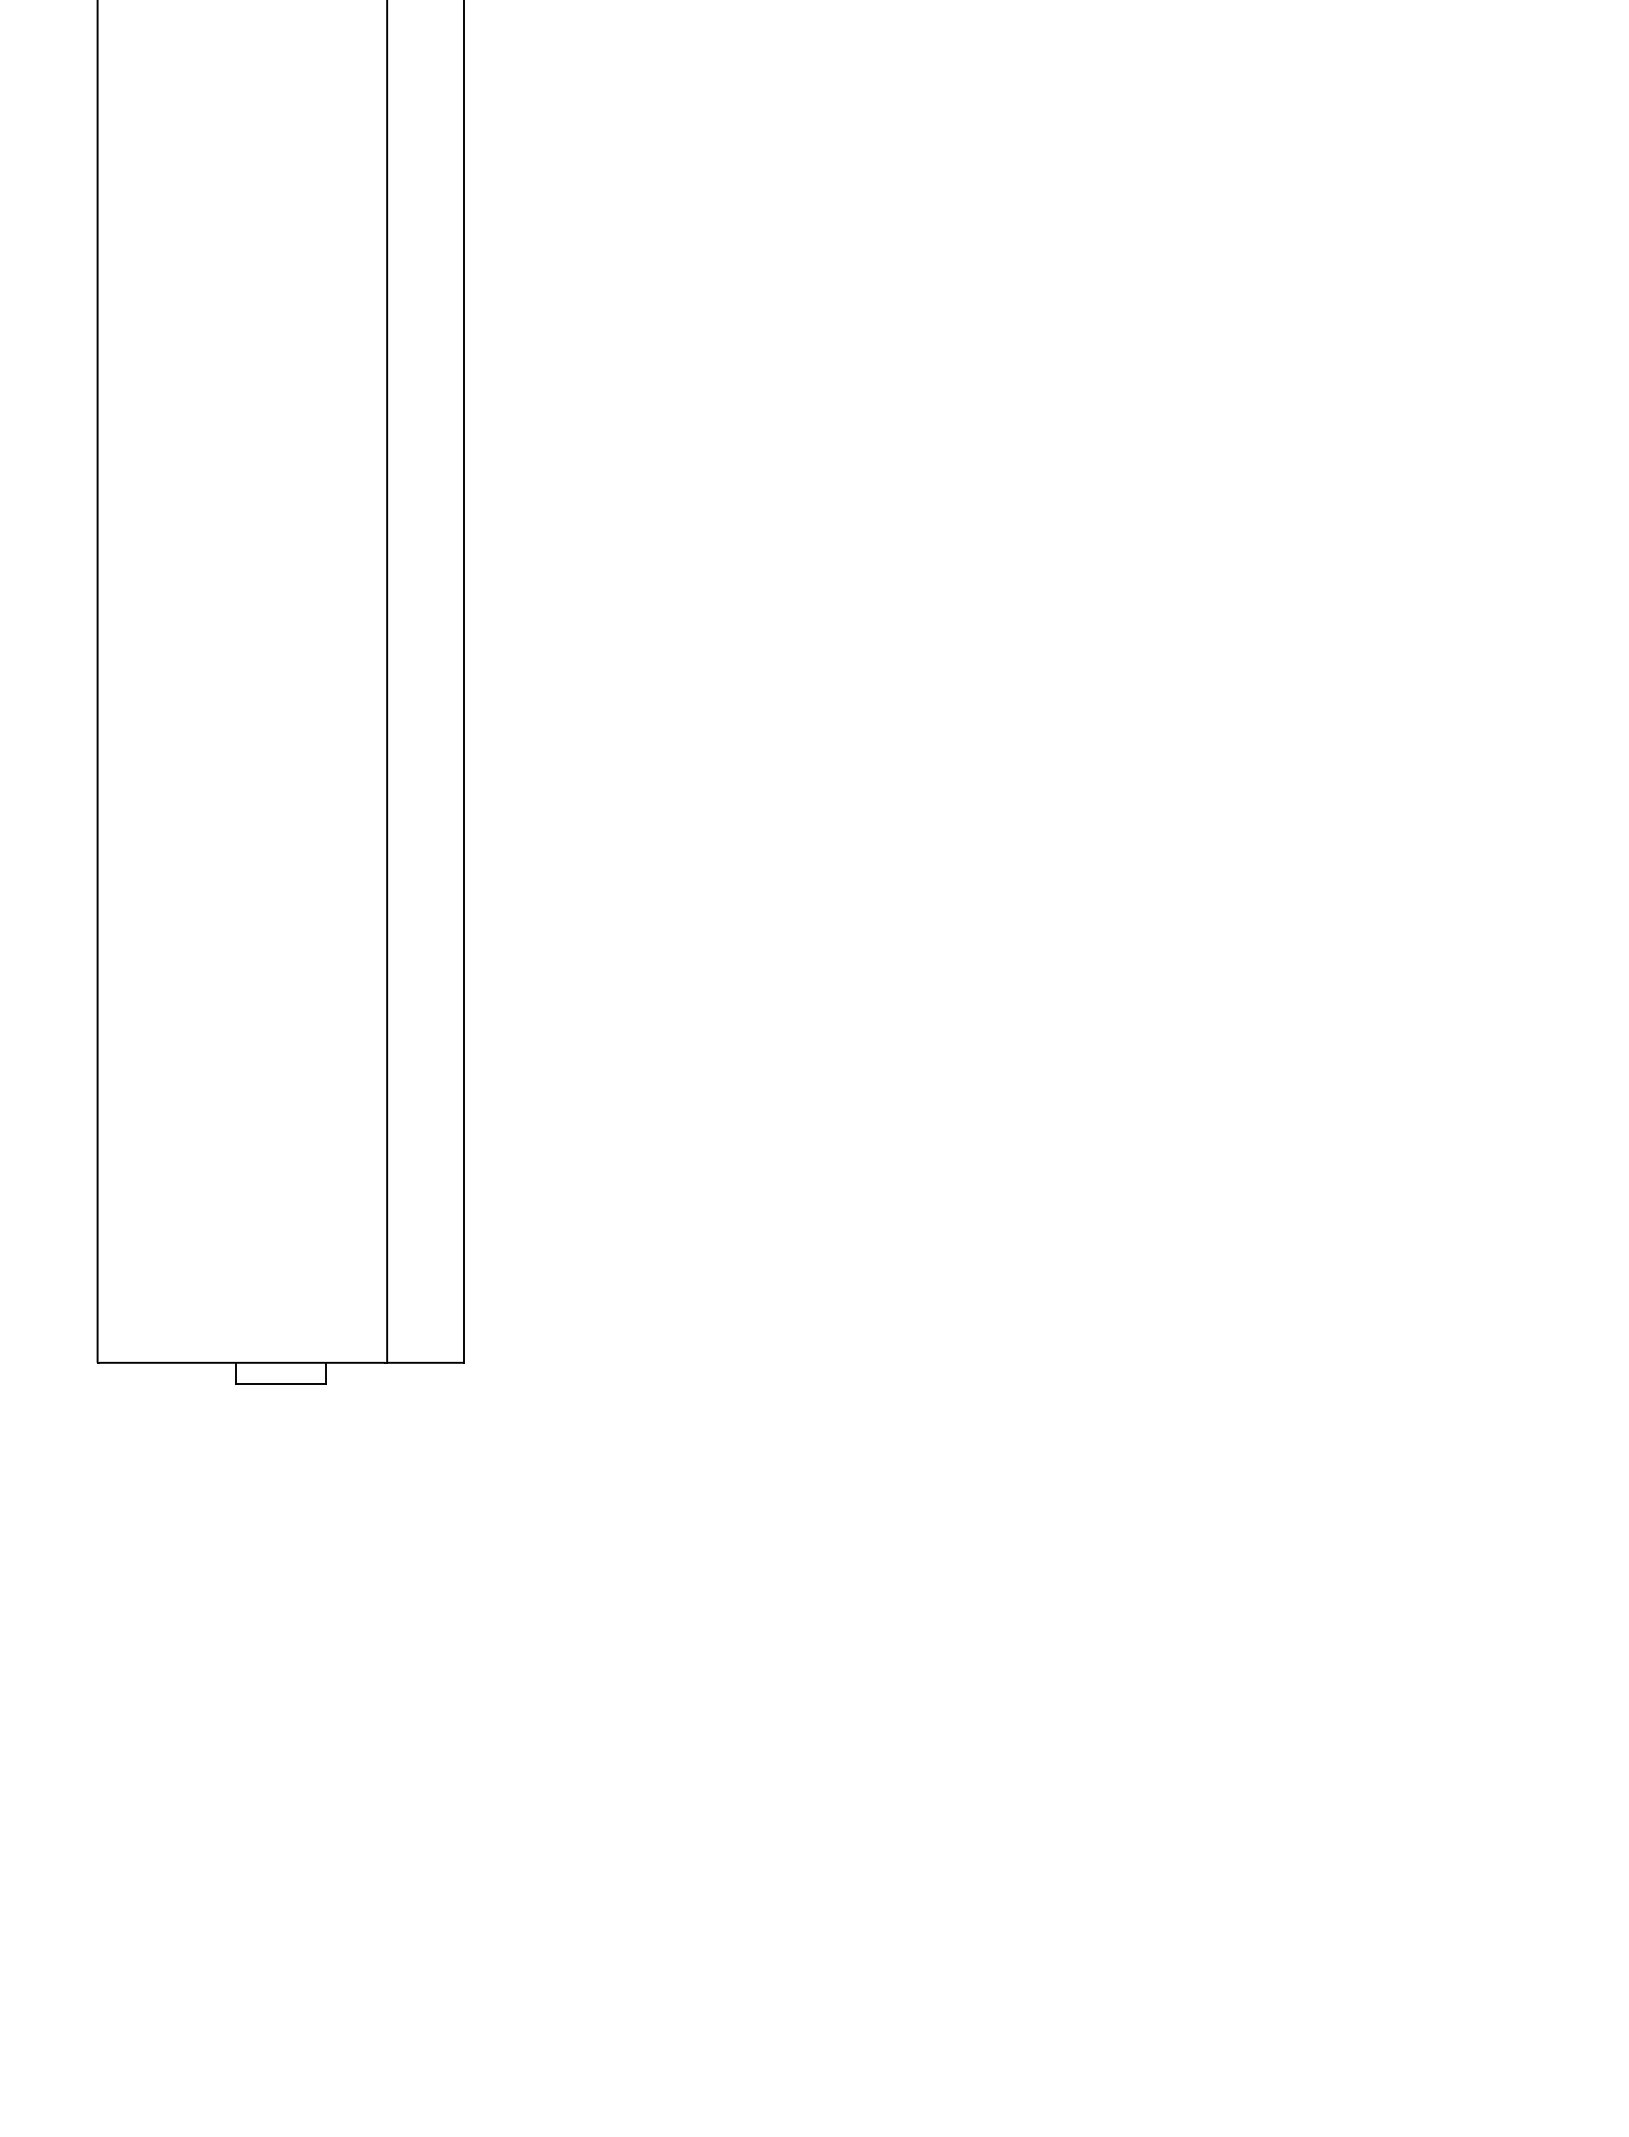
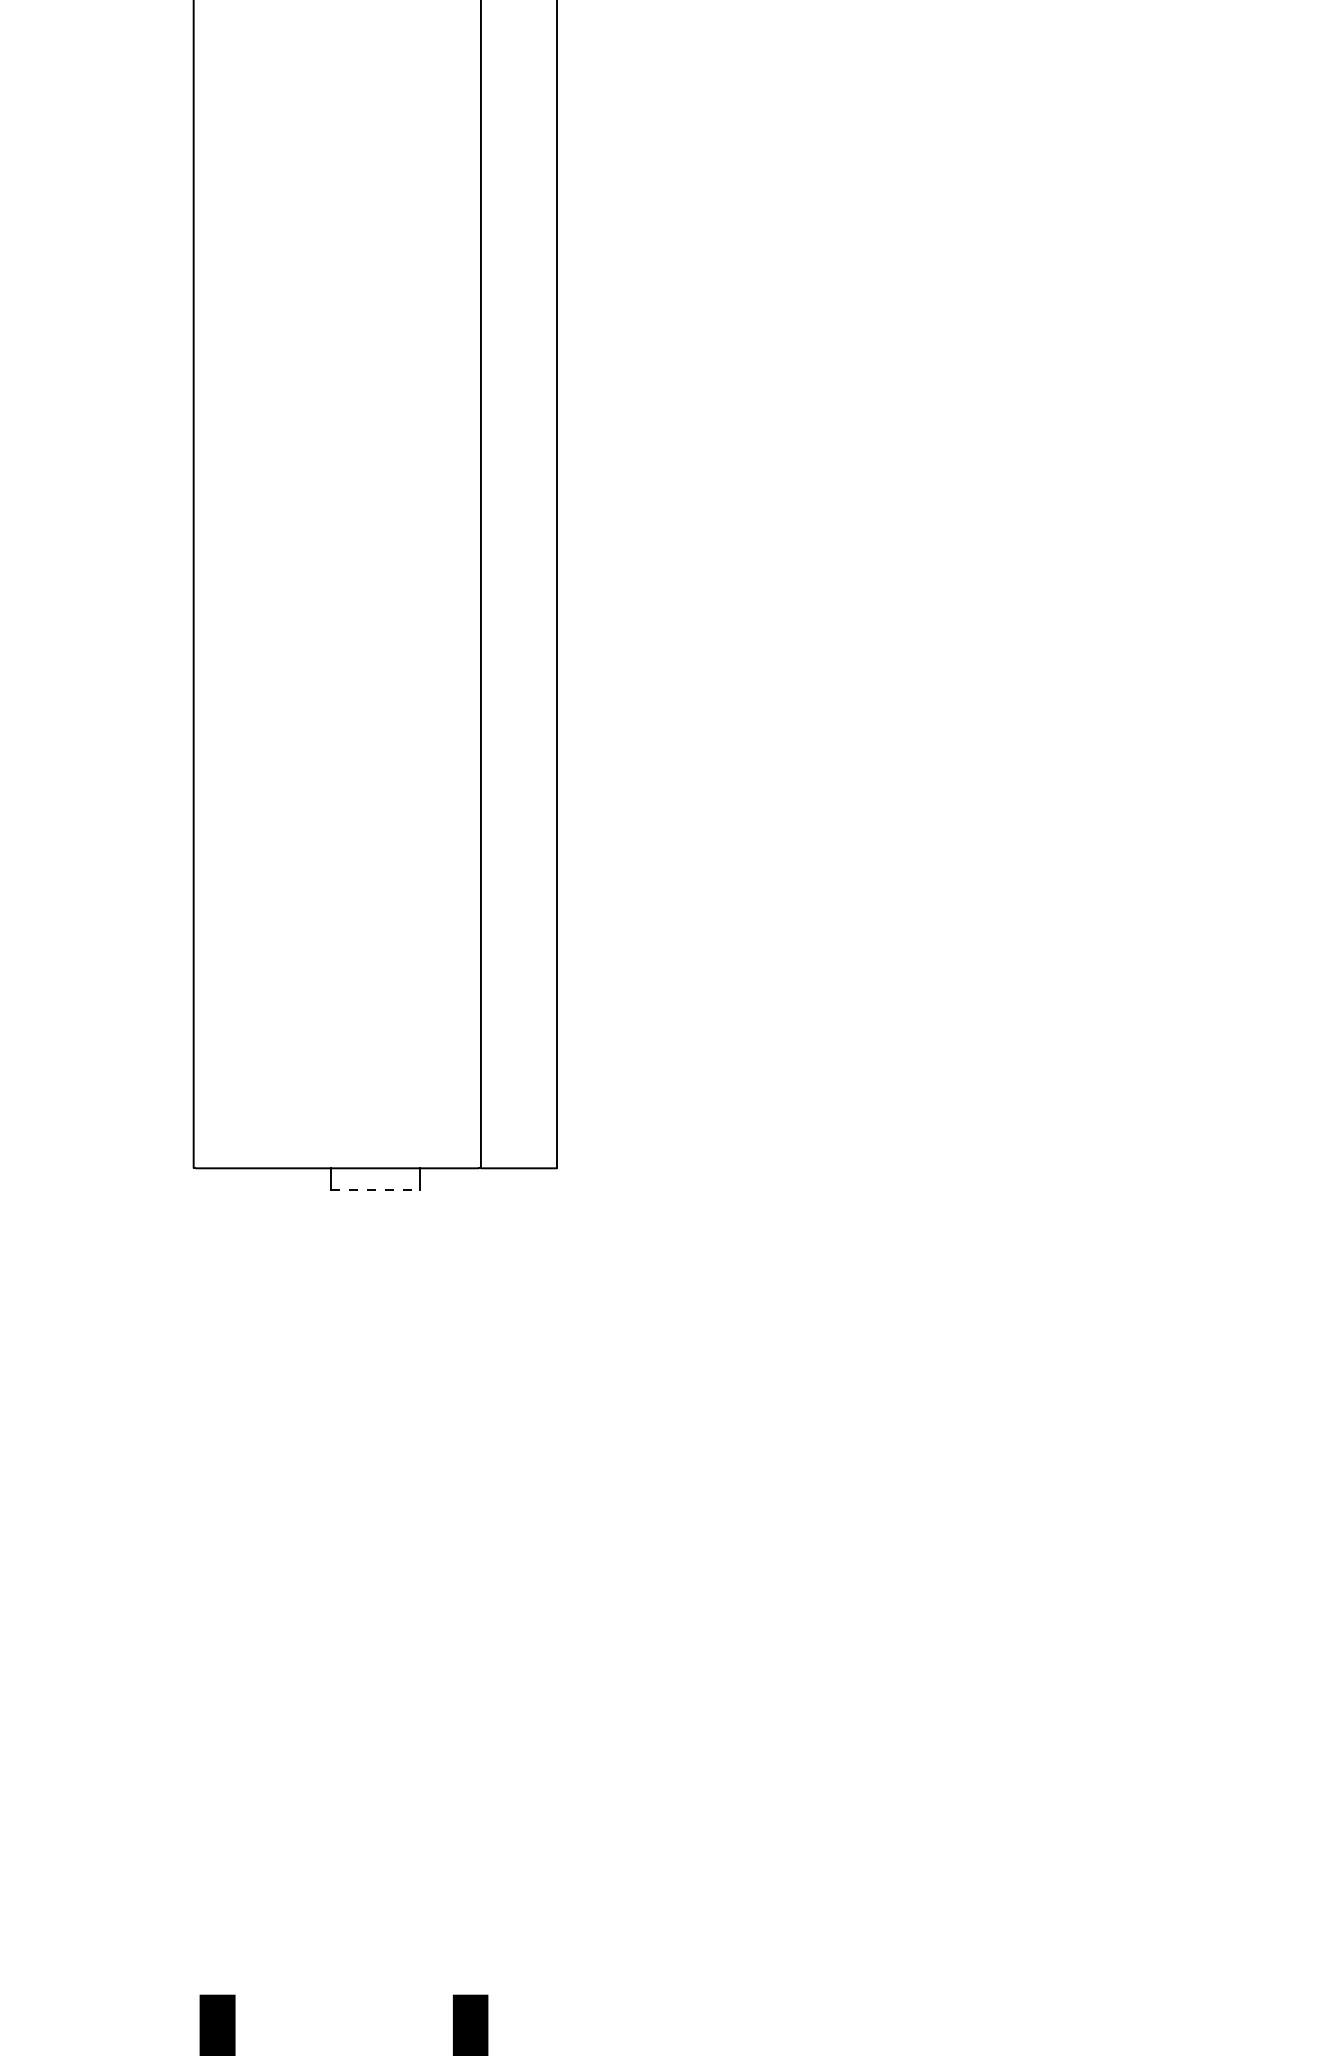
line: (280, 1384) -> (375, 1189), solid -> dashed

